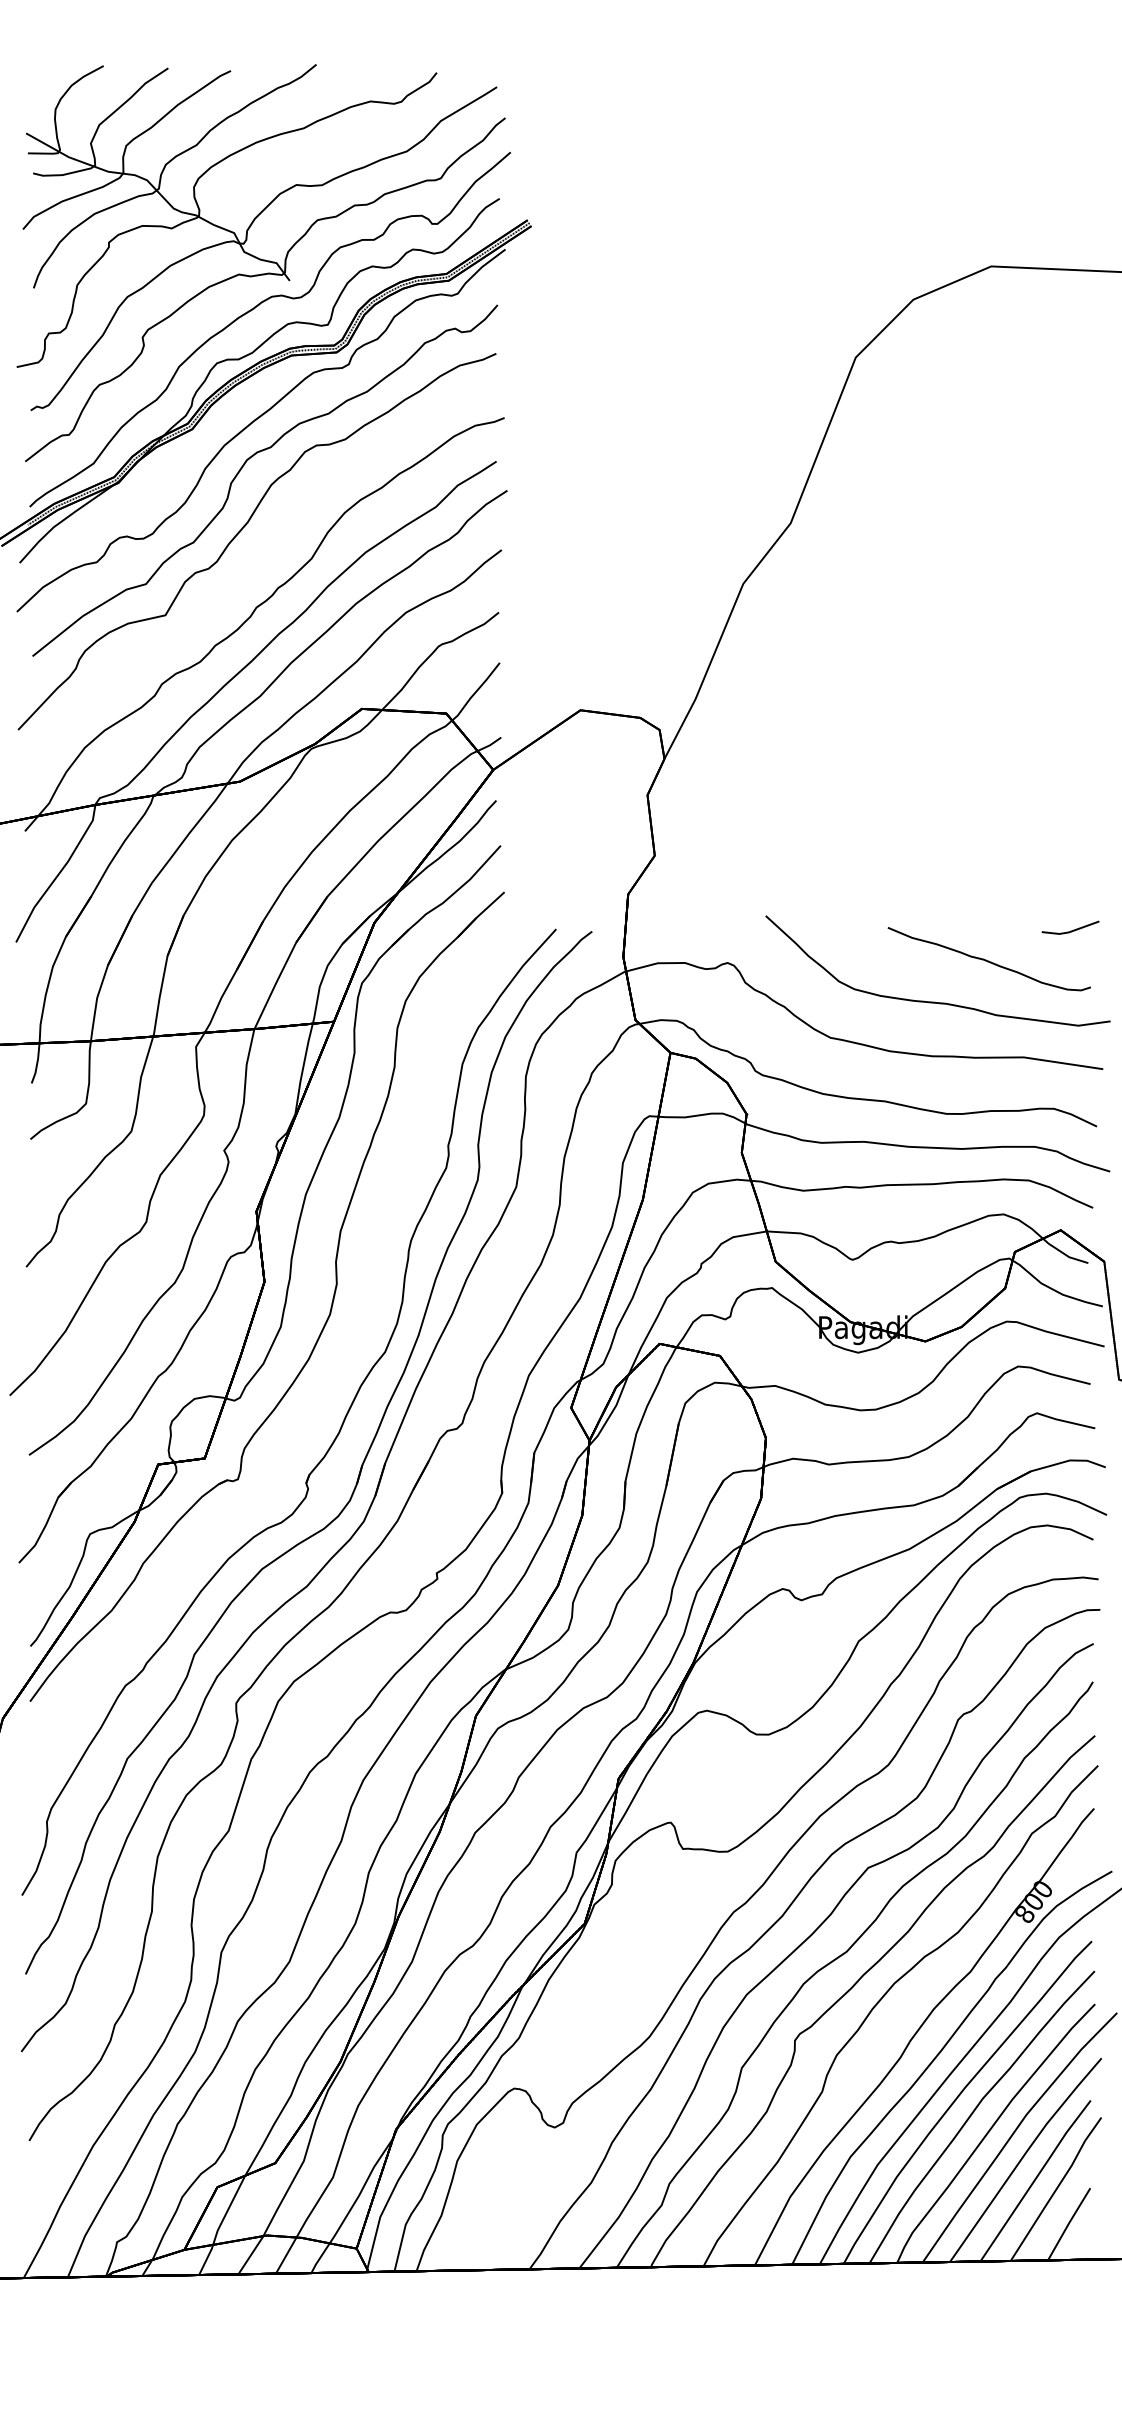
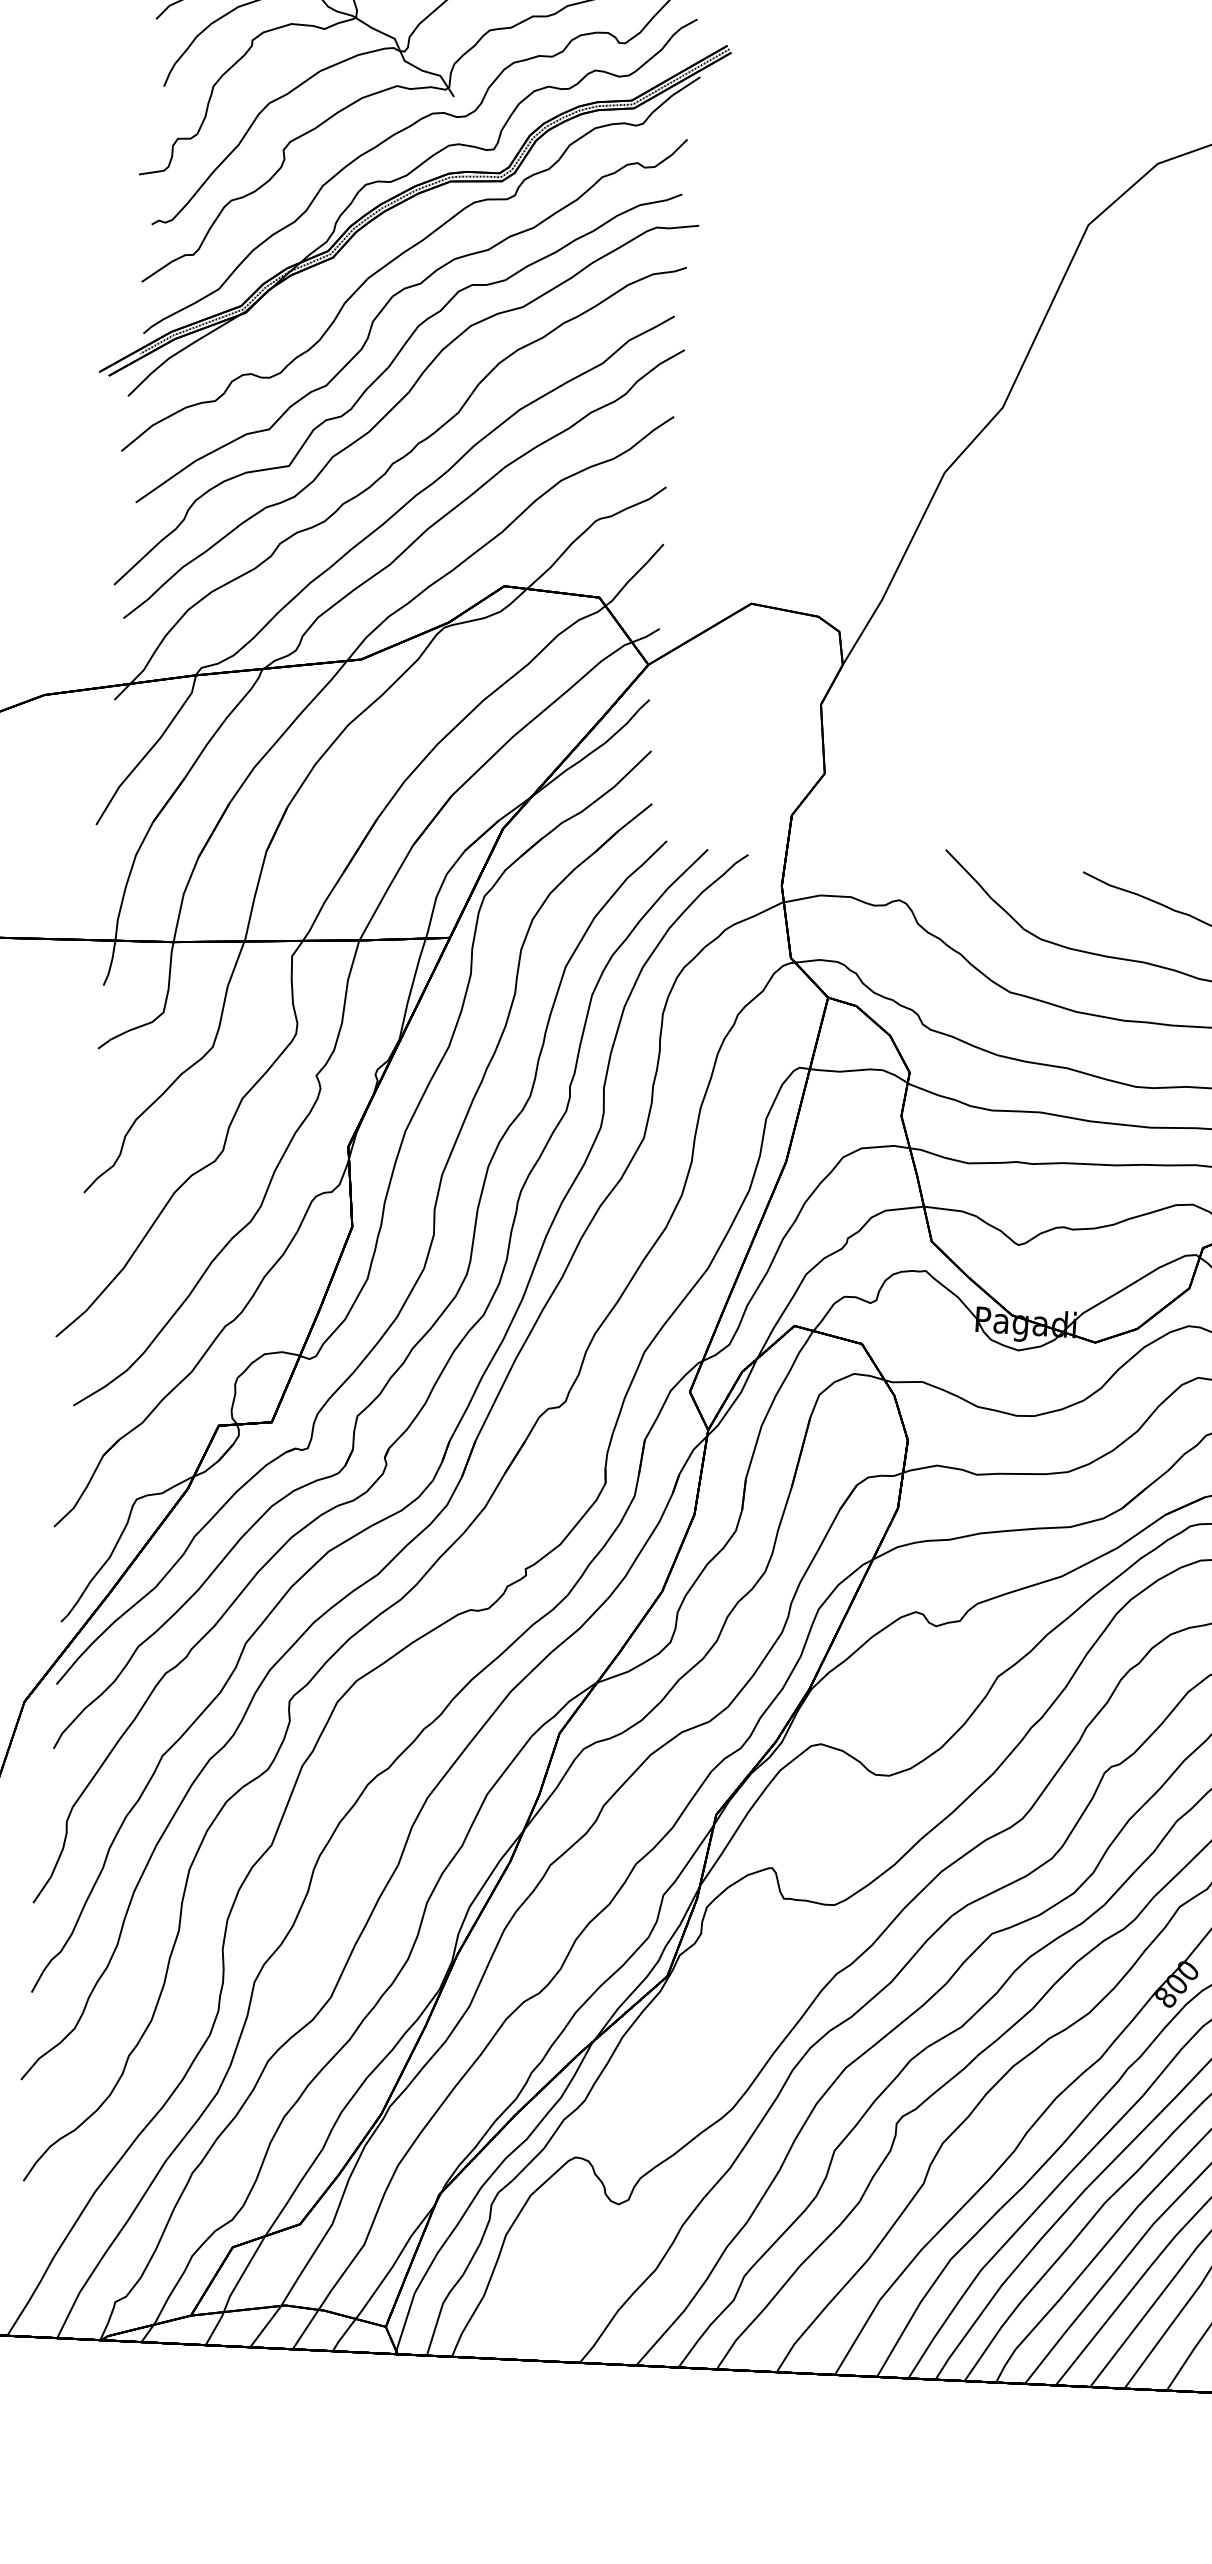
part: (254, 559) -> (393, 409), added
part: (324, 1383) -> (412, 1346), added

